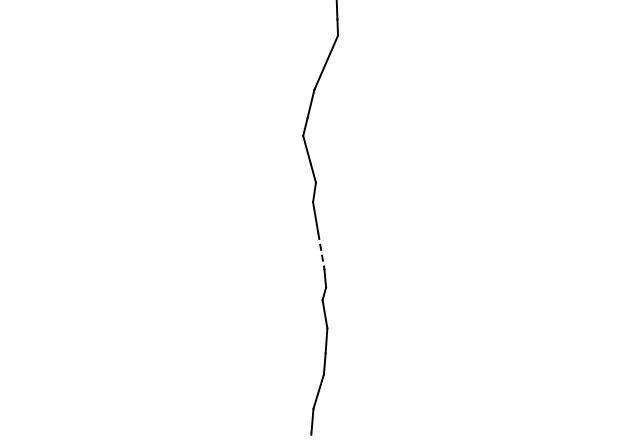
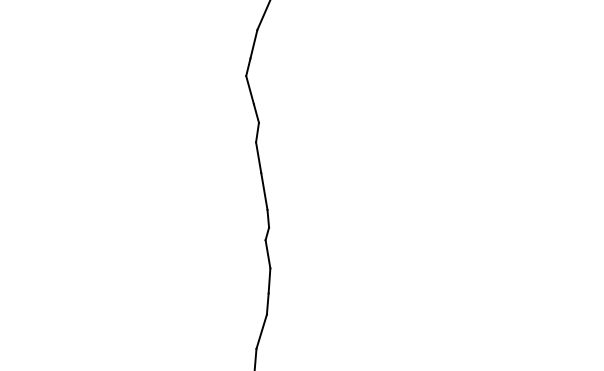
line: (321, 251) -> (264, 191), dashed -> solid

